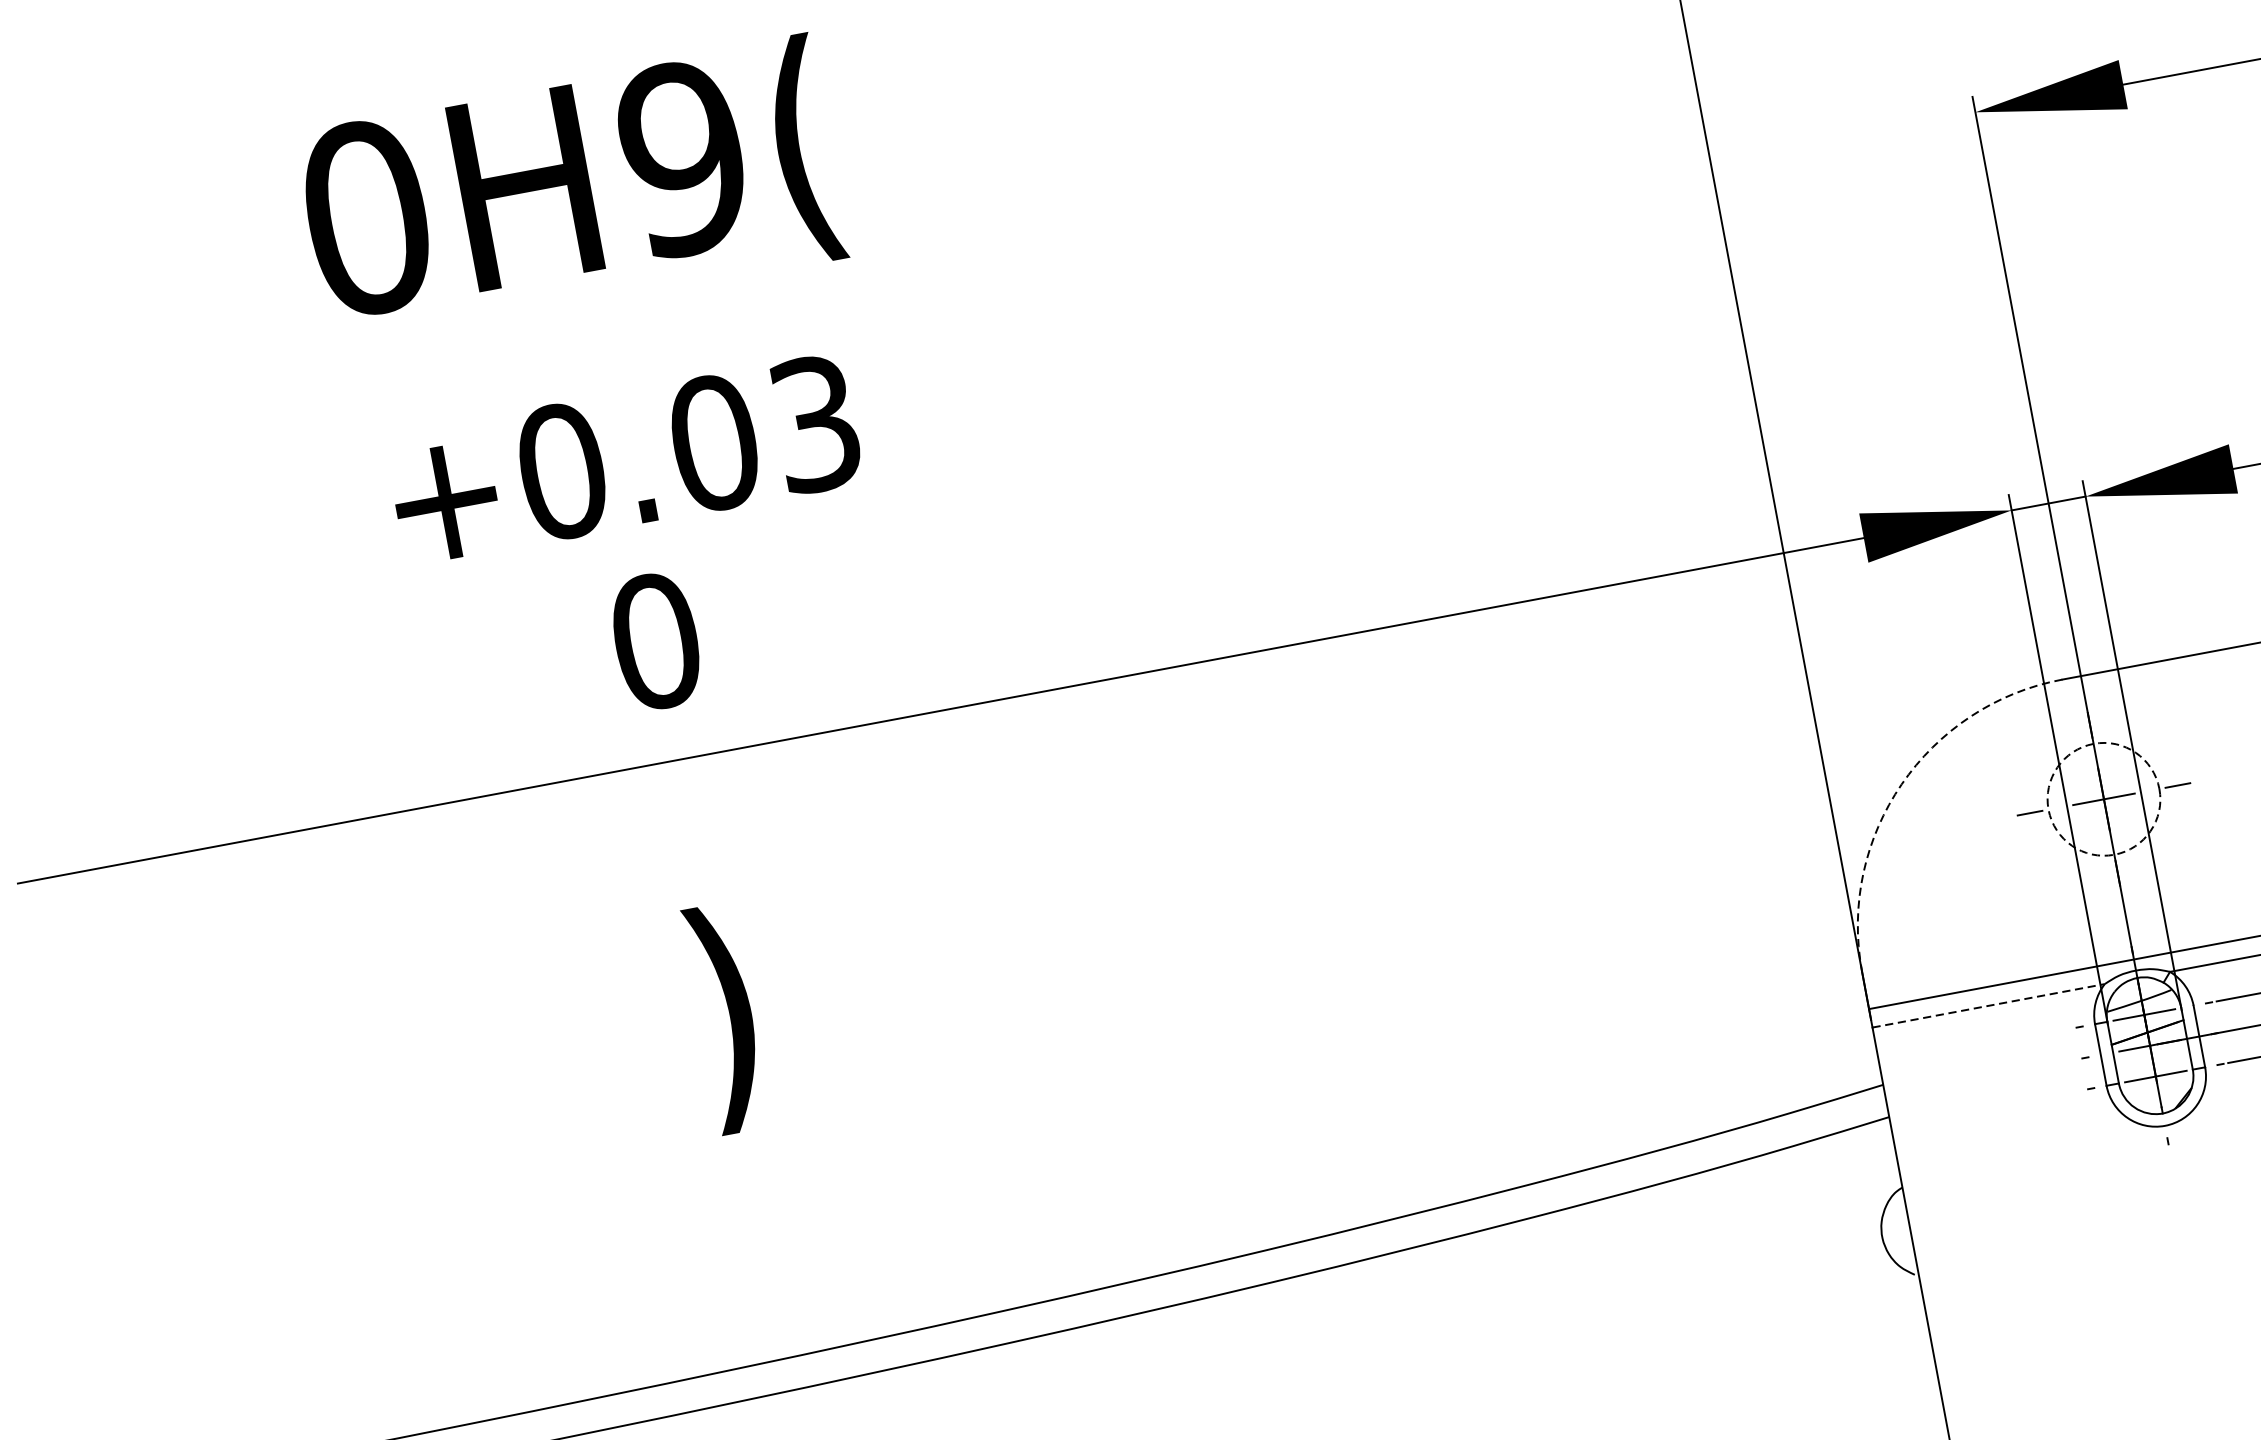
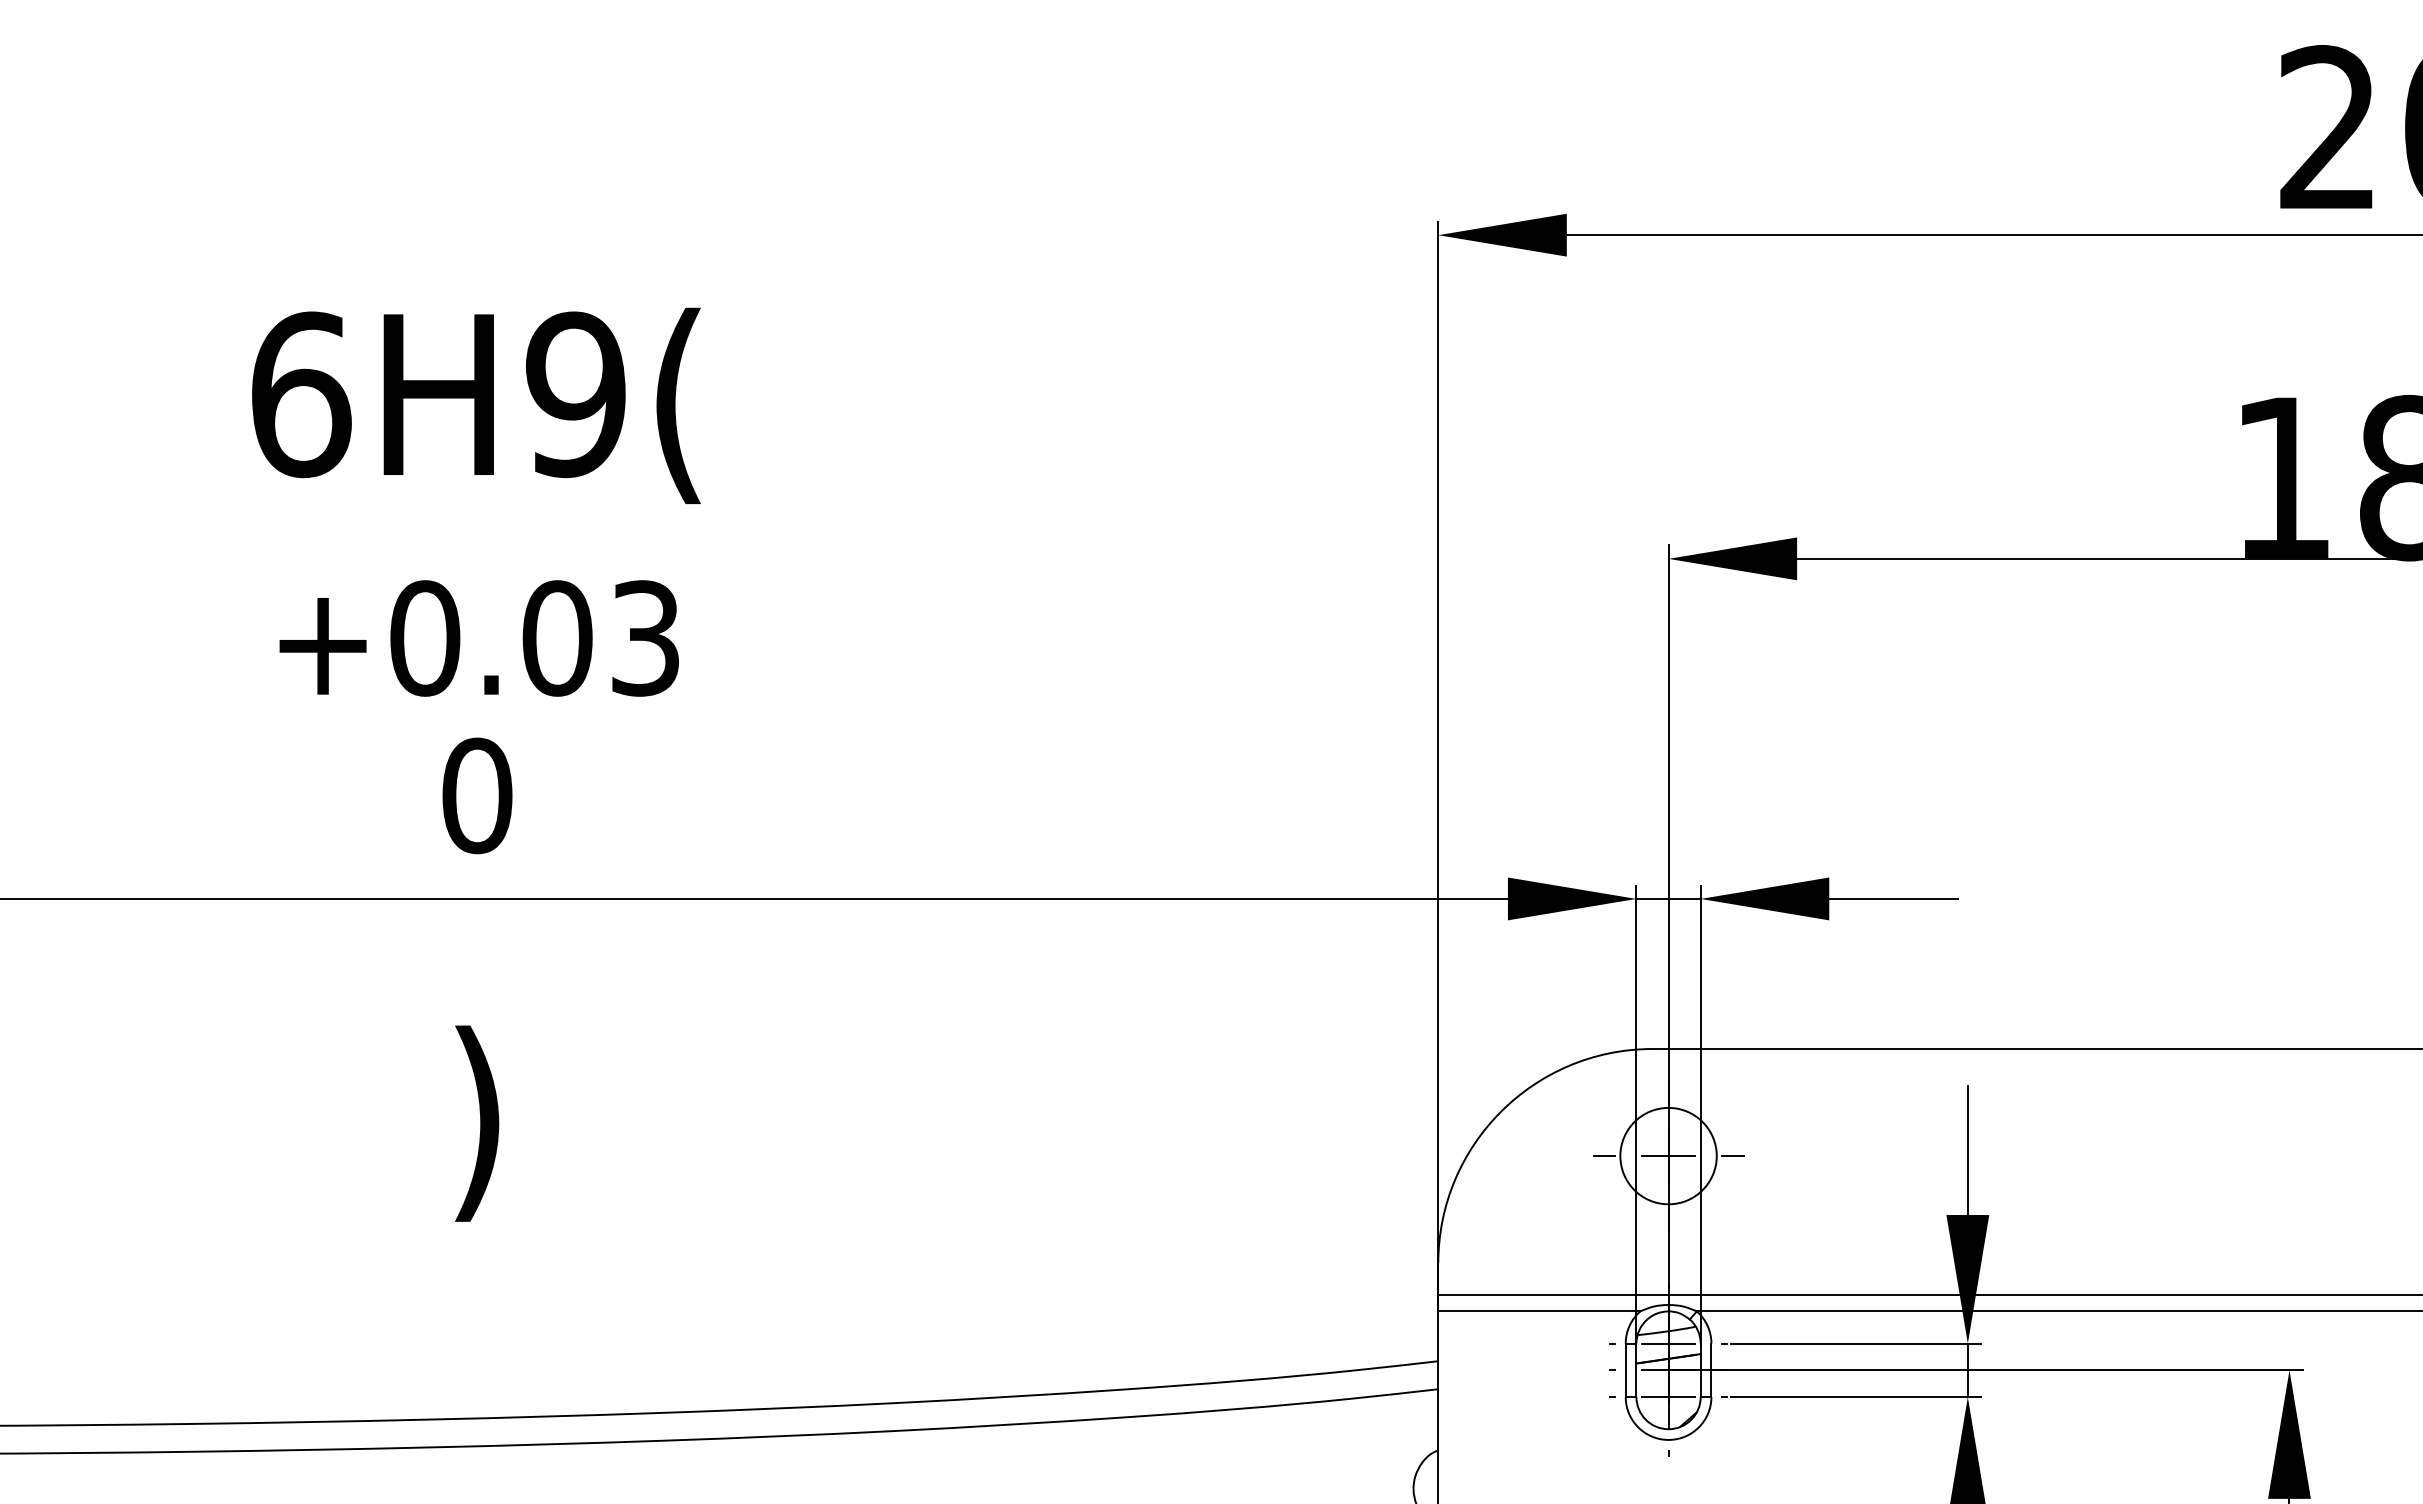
text: (367, 217) -> (301, 394), 0H9( -> 6H9(
arc: (1902, 783) -> (1501, 1111), dashed -> solid
circle: (2103, 798) -> (1668, 1155), dashed -> solid
line: (1988, 1005) -> (1539, 1311), dashed -> solid

